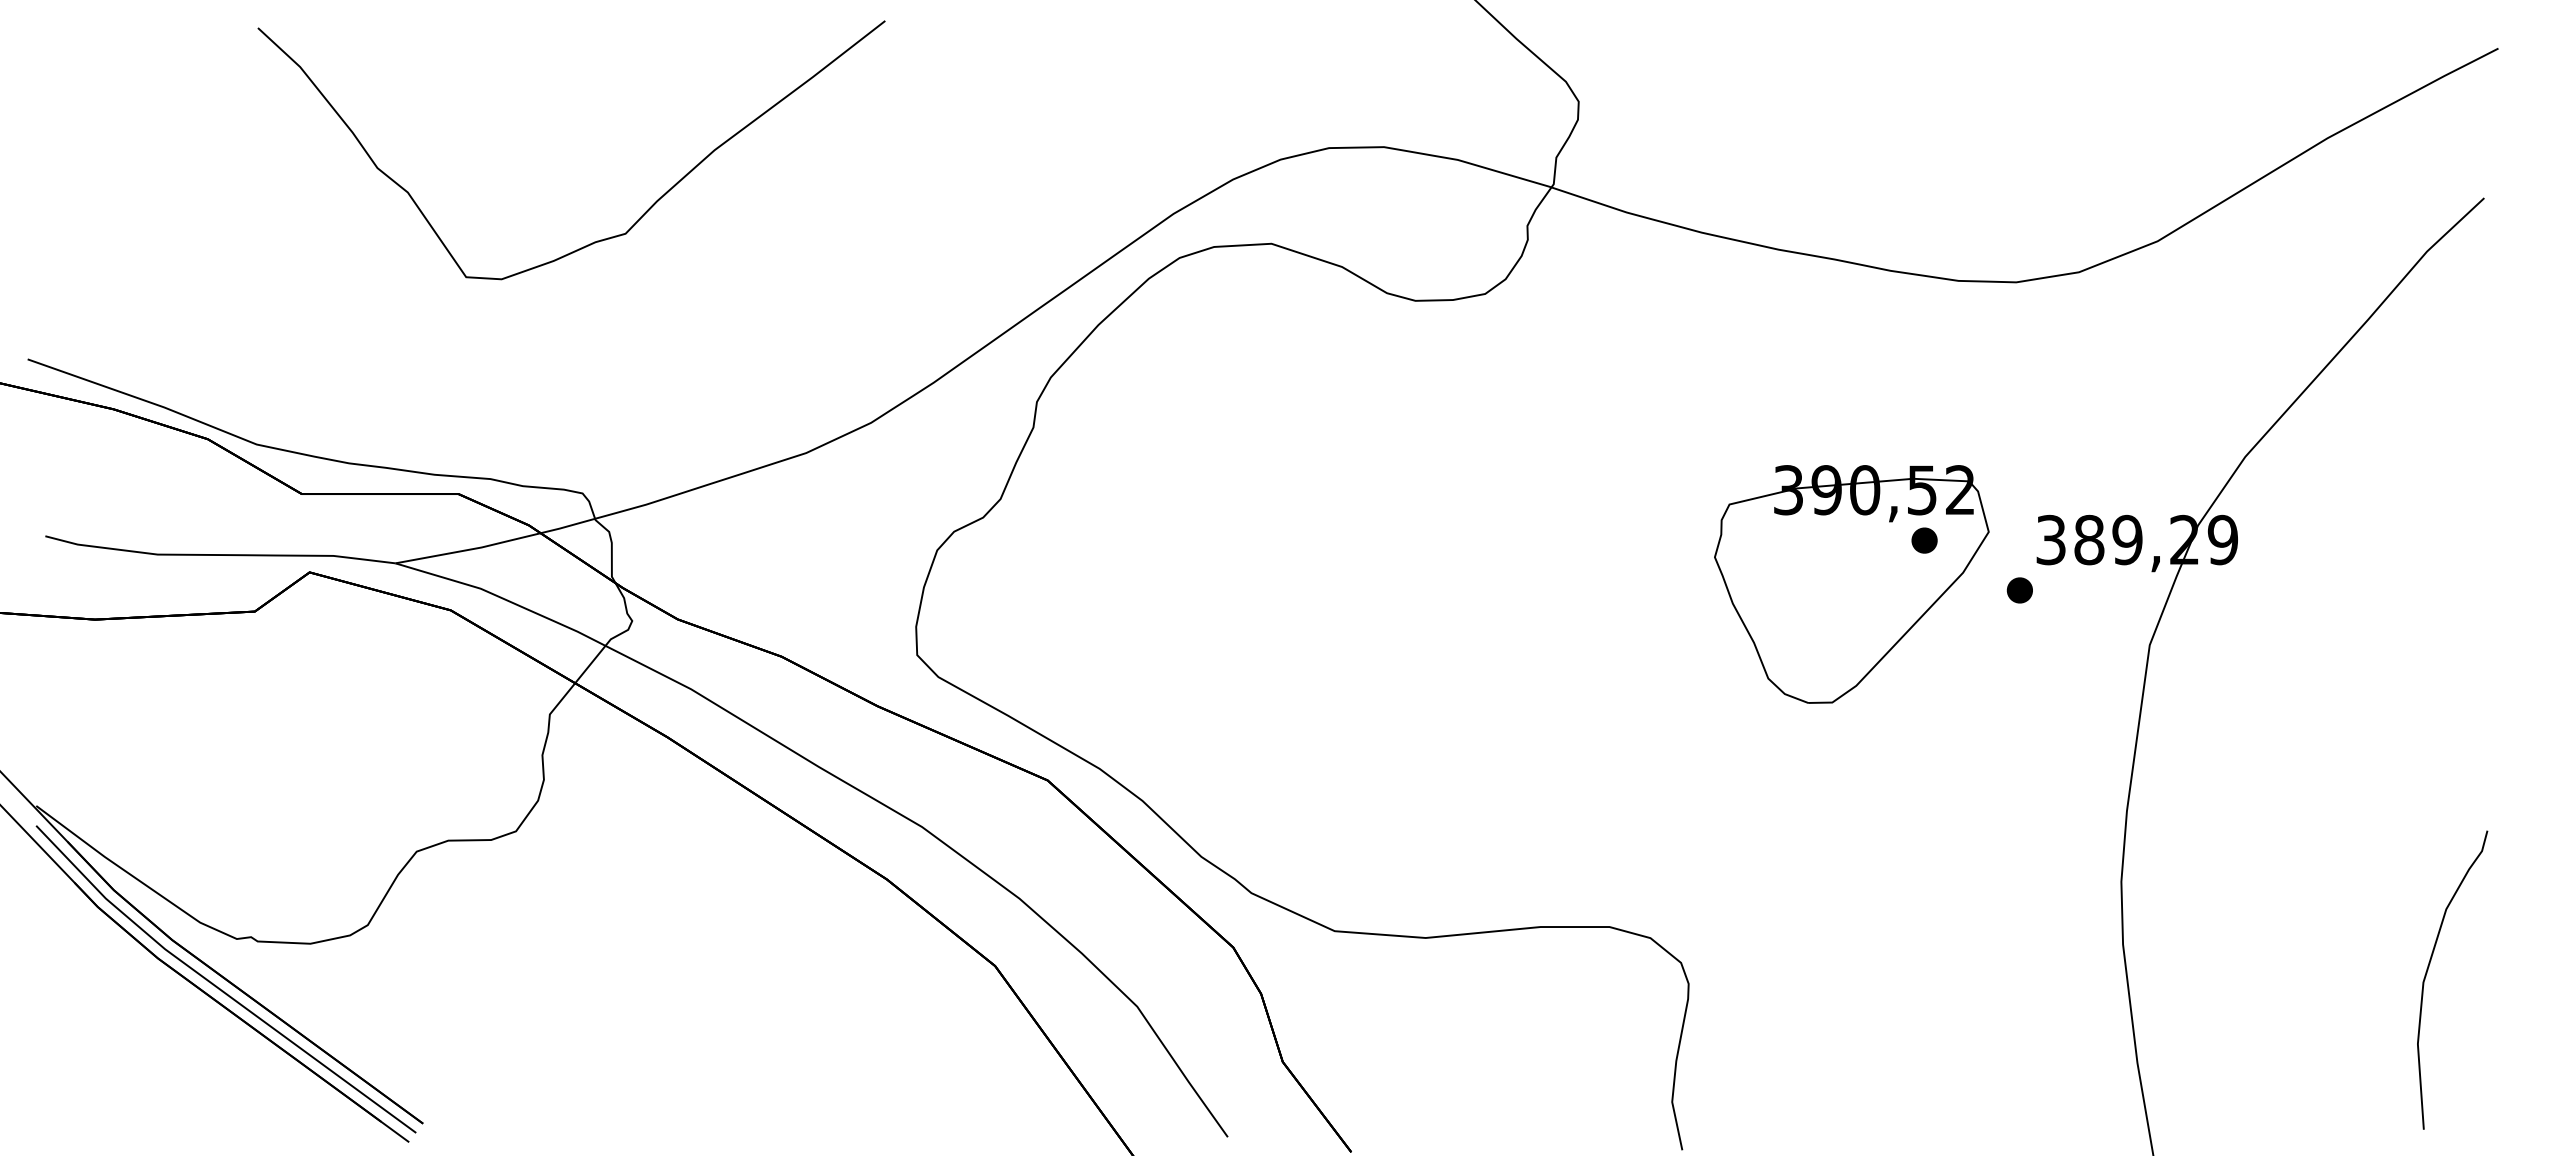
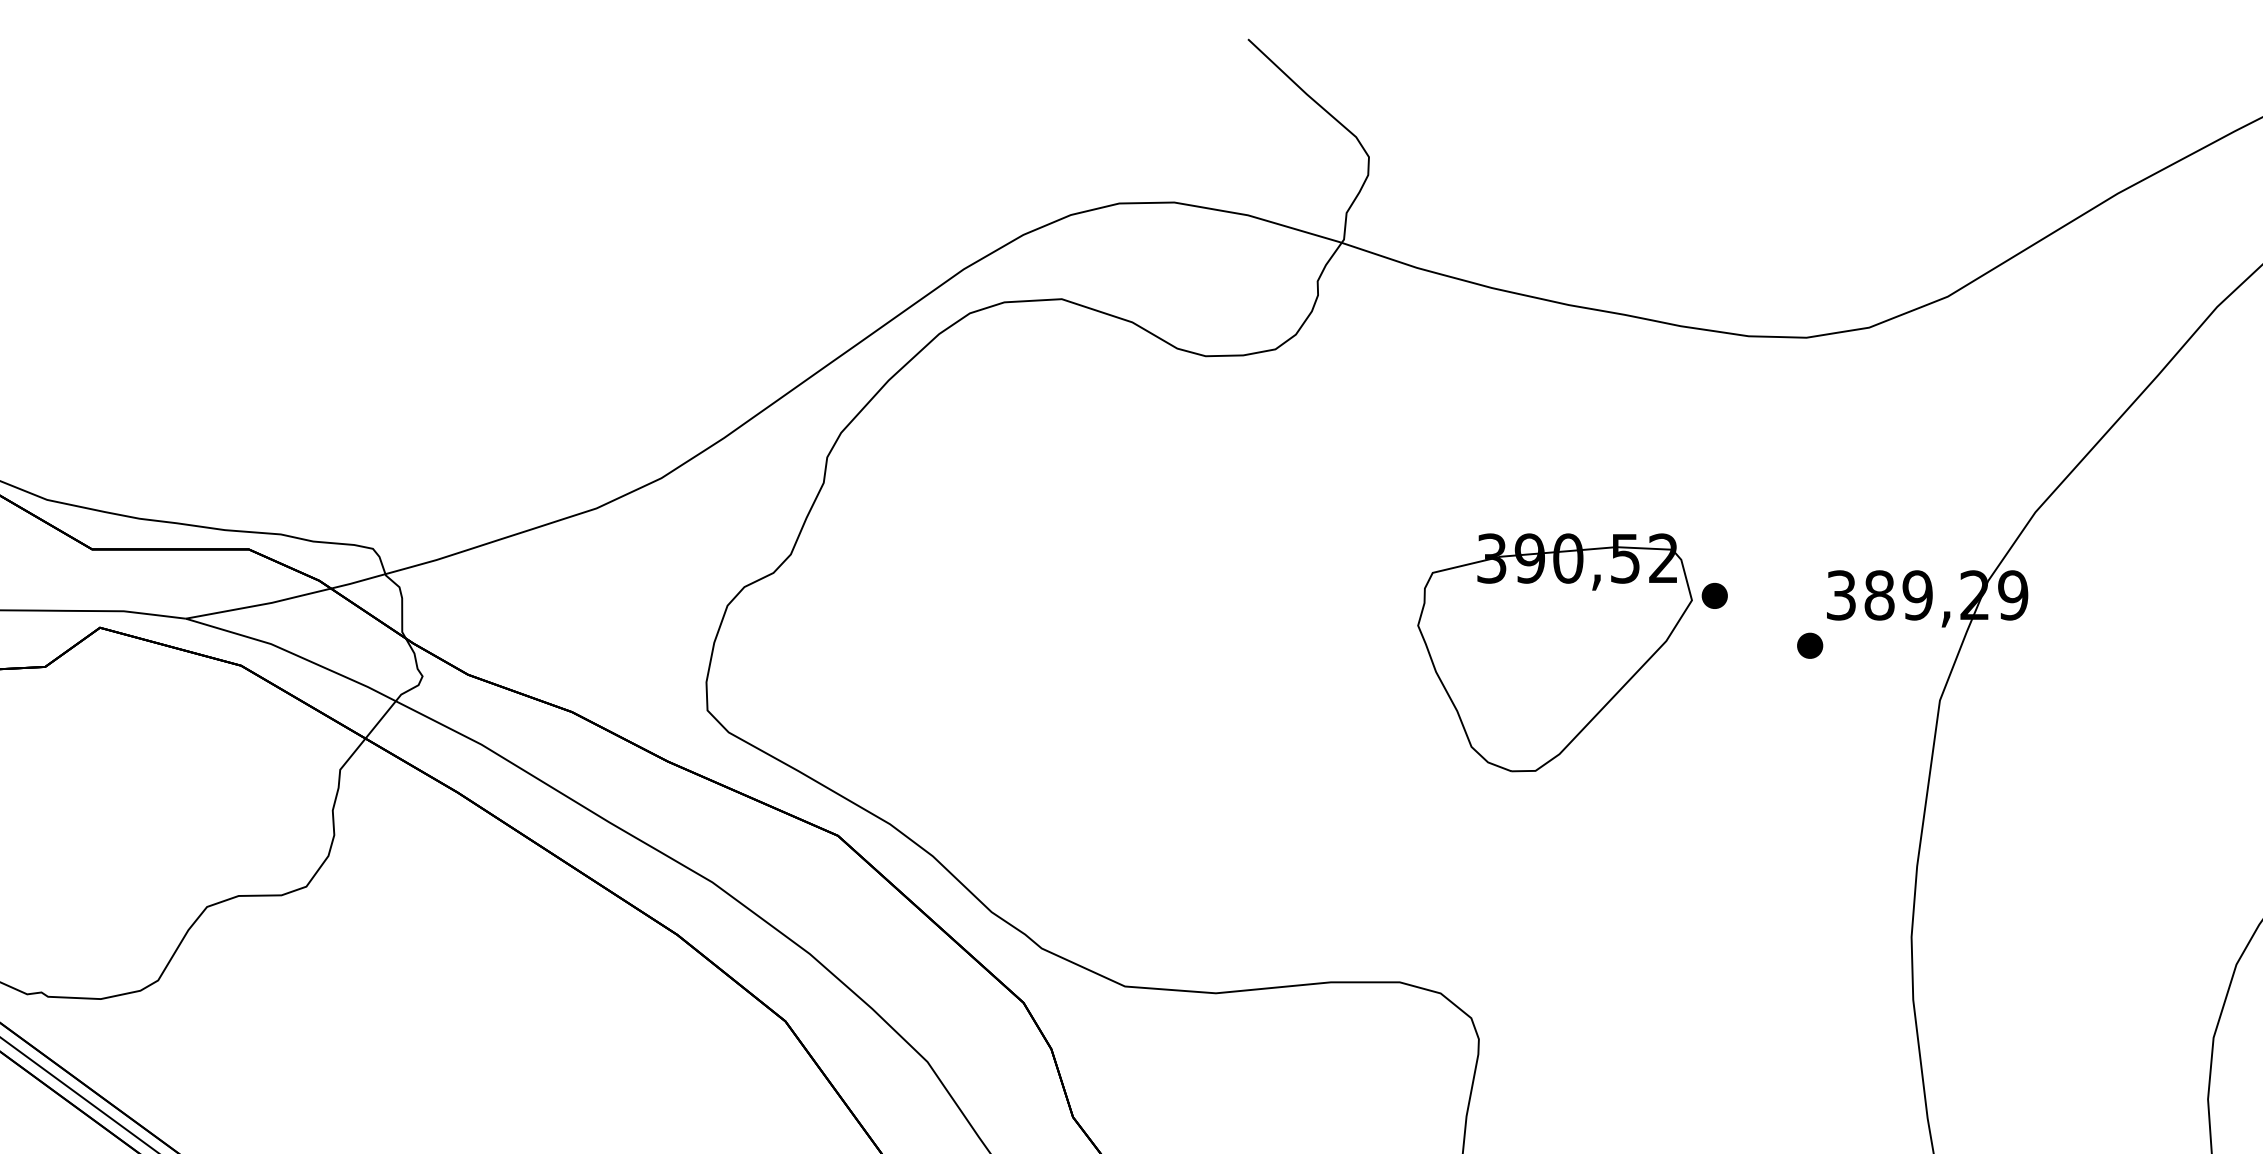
curve: (600, 239) -> (390, 294), removed
part: (1851, 584) -> (1554, 652), moved

